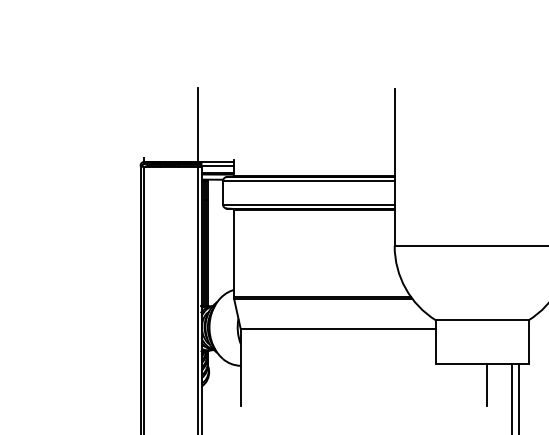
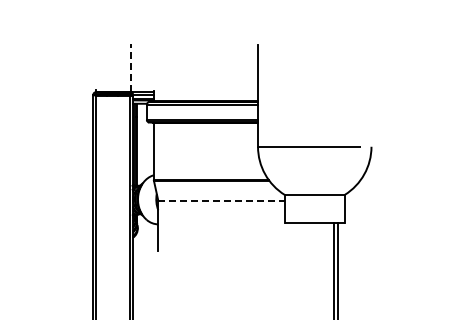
line: (197, 123) -> (130, 67), solid -> dashed
line: (339, 328) -> (222, 200), solid -> dashed
line: (486, 384) -> (317, 236), removed

